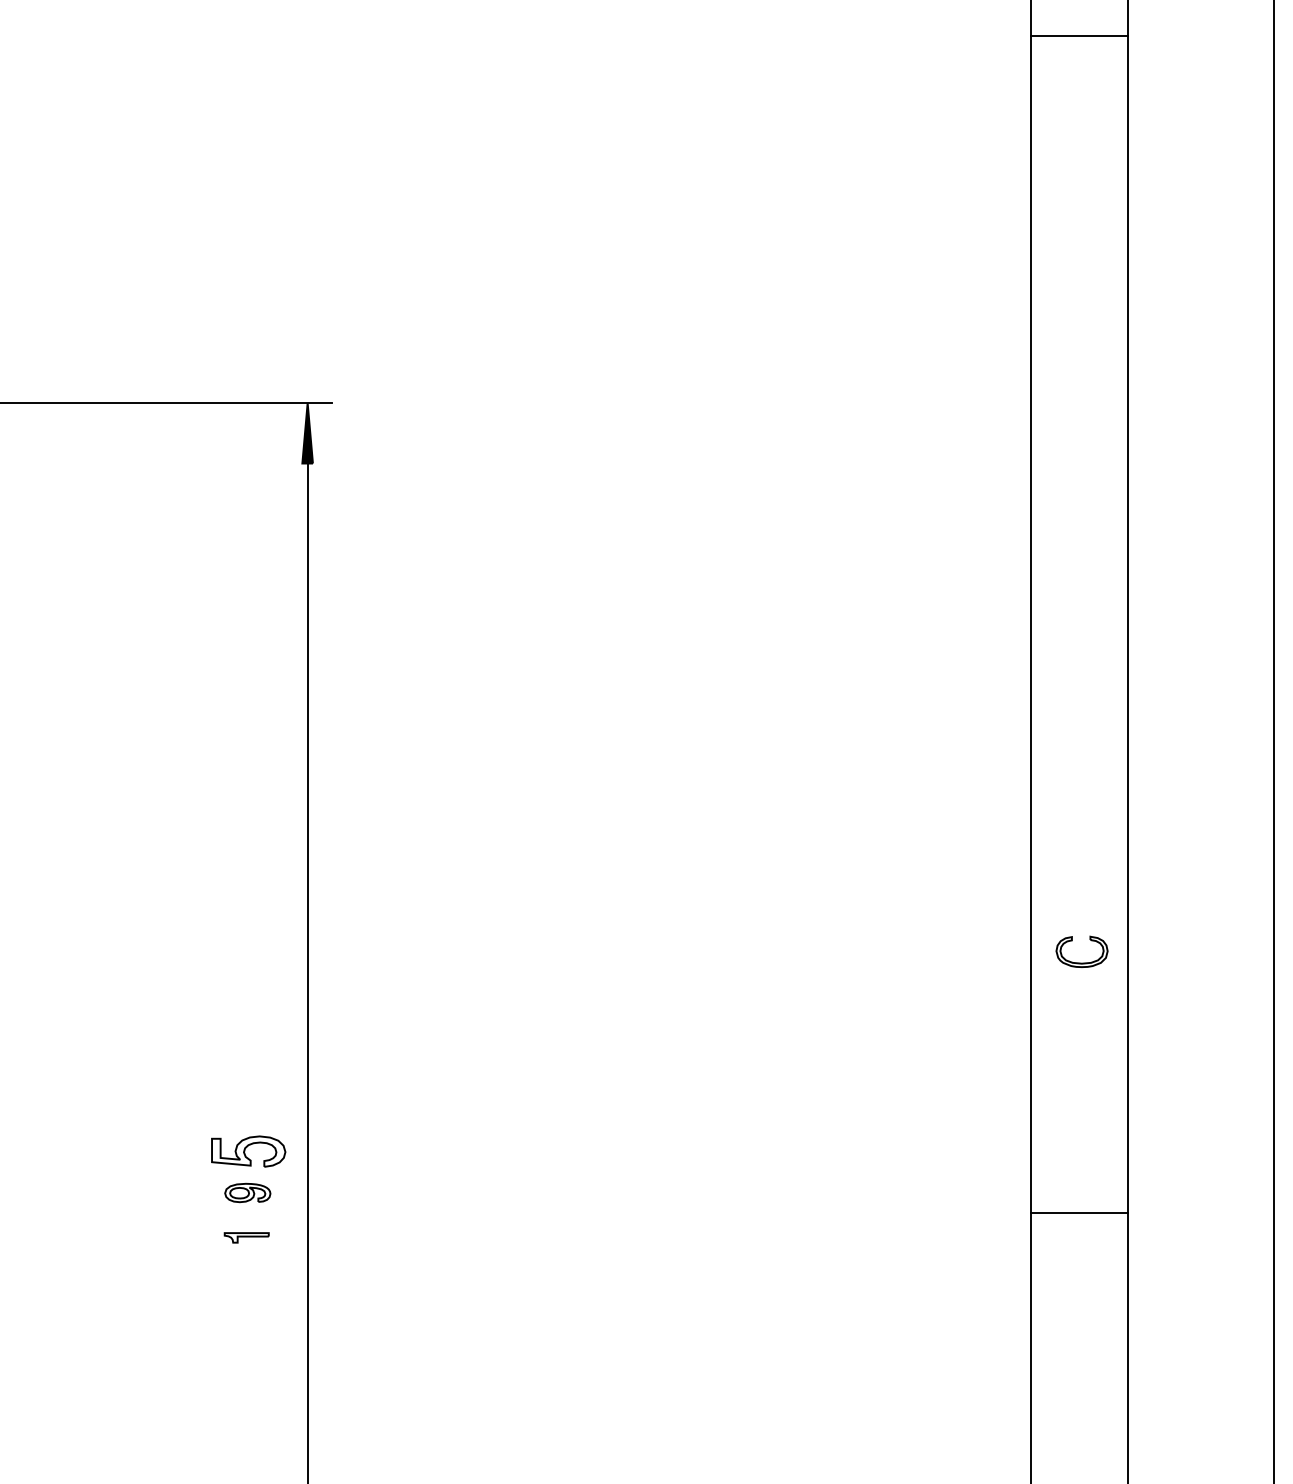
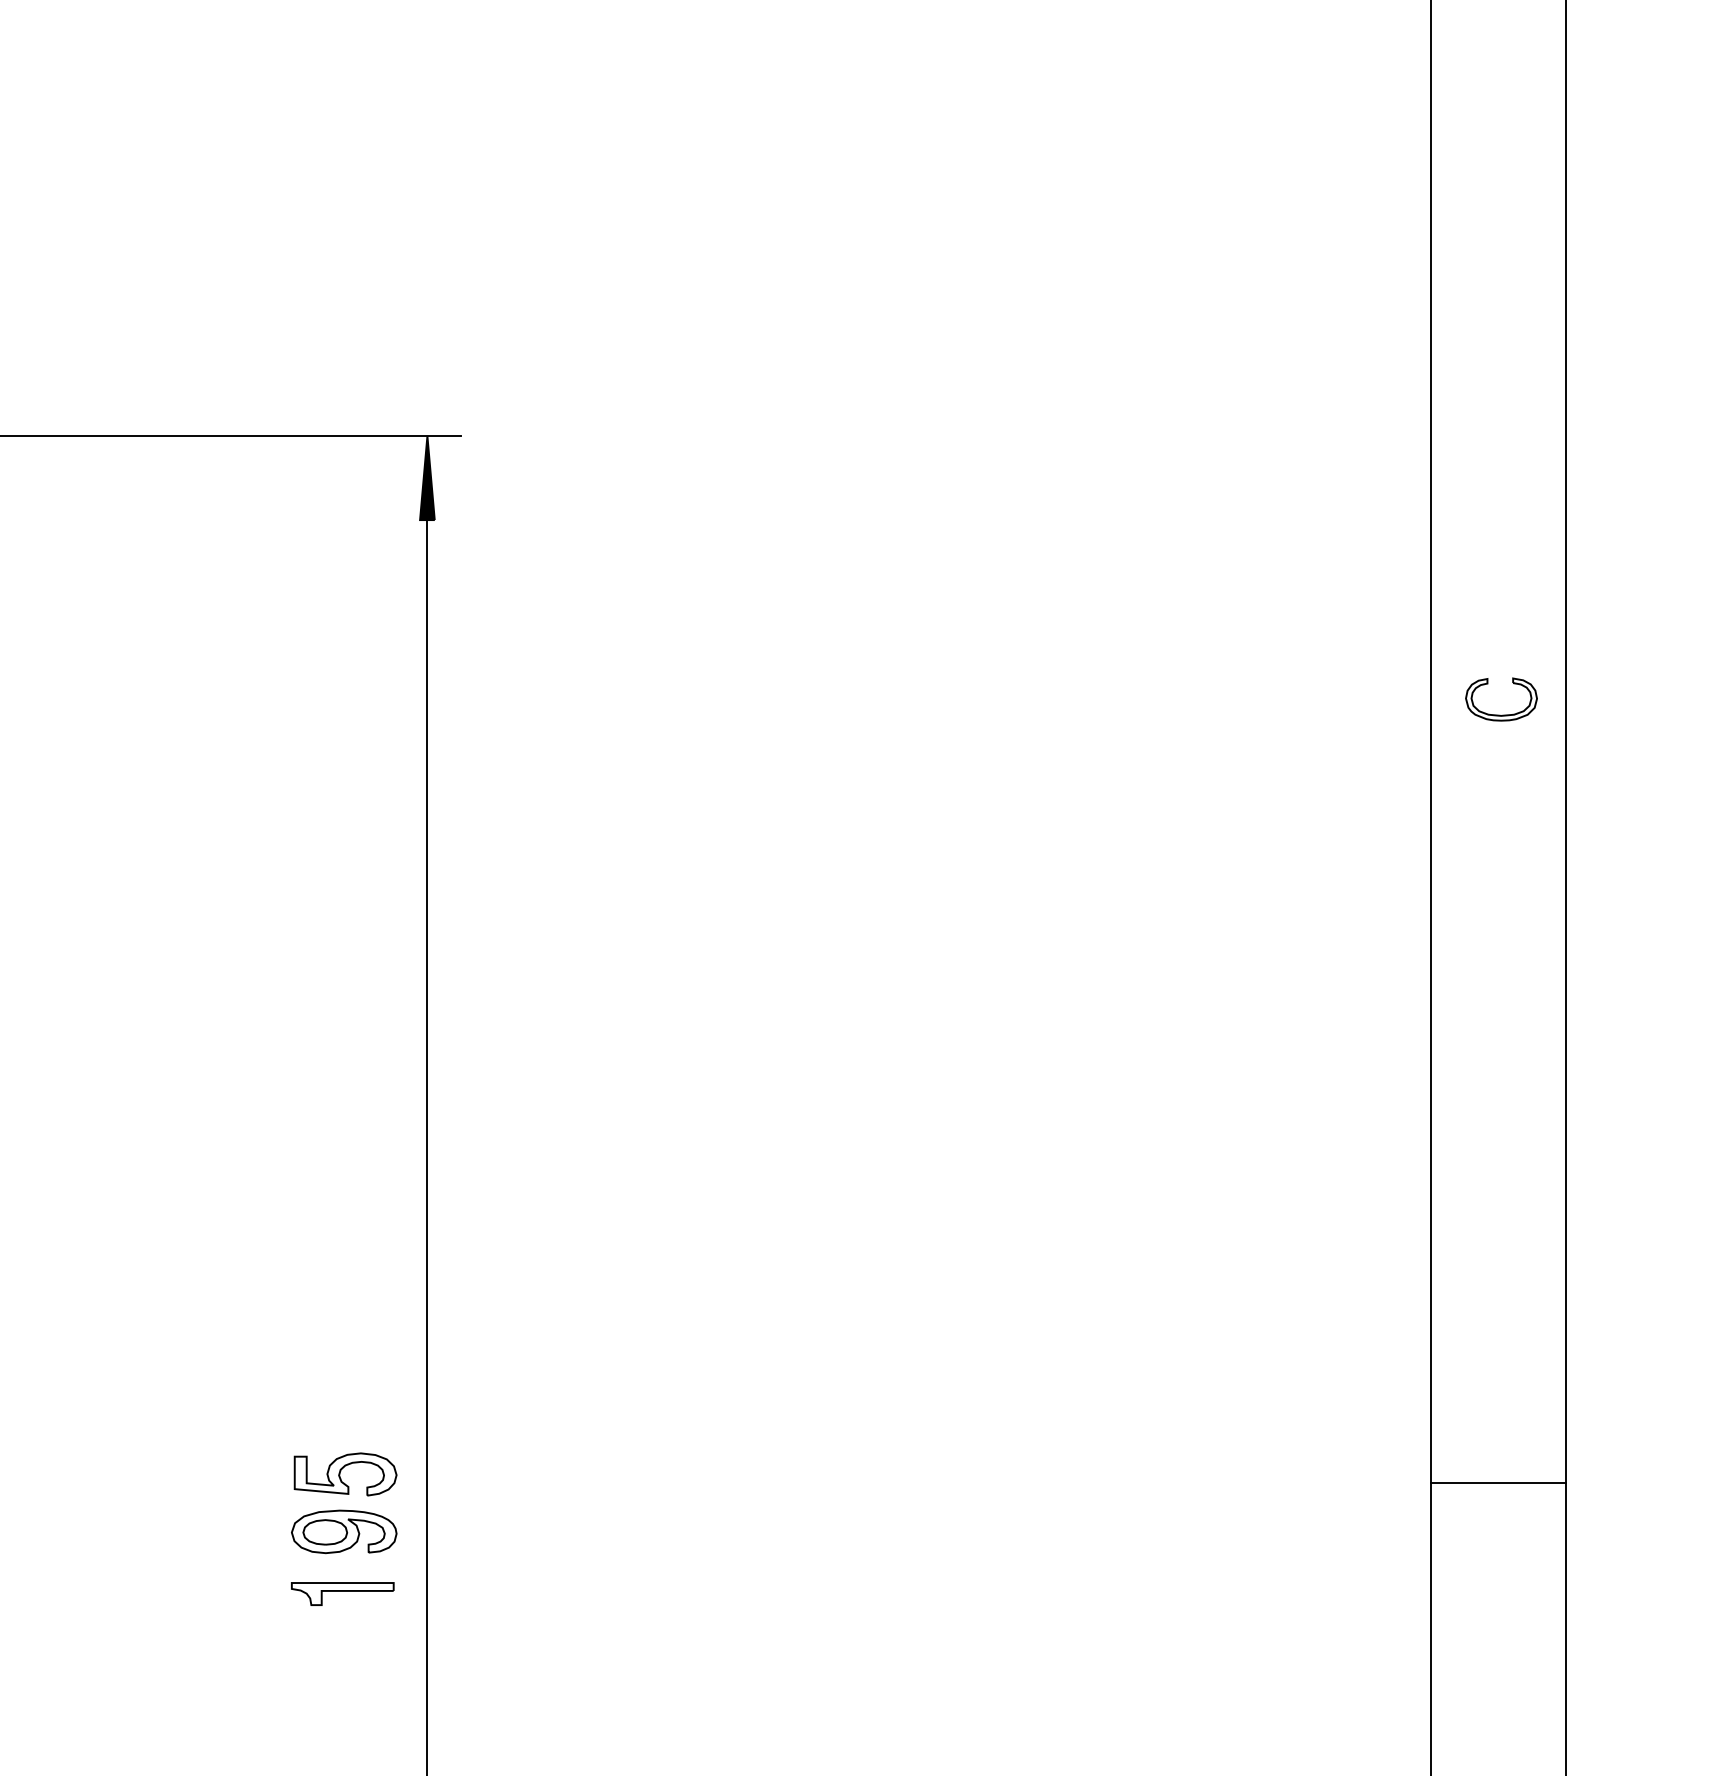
part: (1081, 962) -> (1500, 714), moved
part: (247, 1192) -> (343, 1531), size x1.67
line: (1079, 1212) -> (1497, 1482), moved
part: (246, 1237) -> (342, 1593), size x1.67

